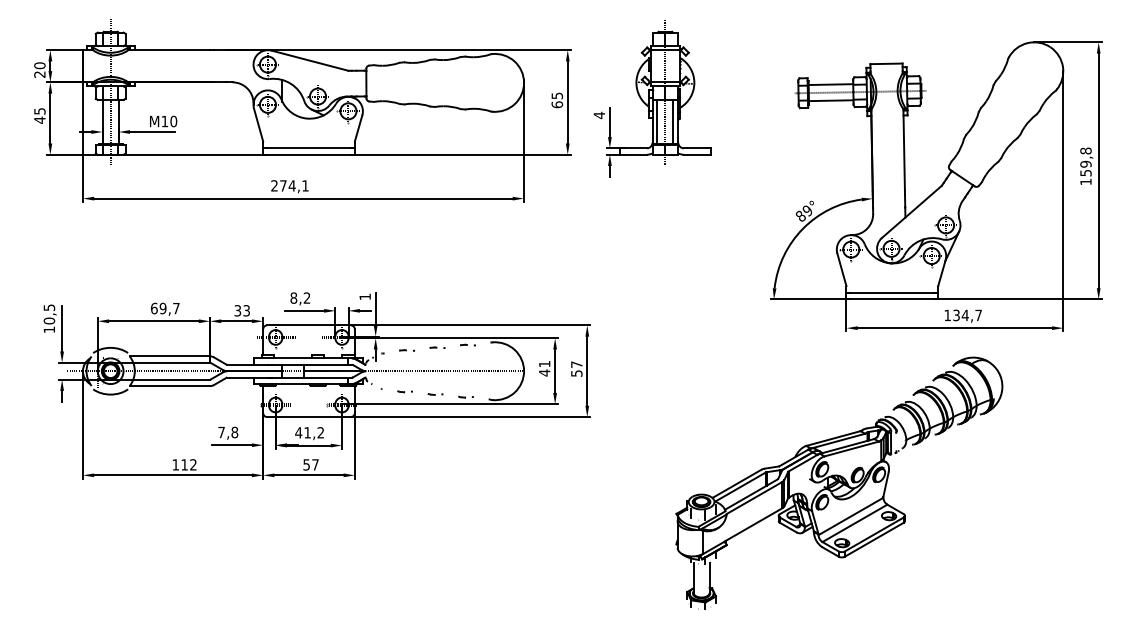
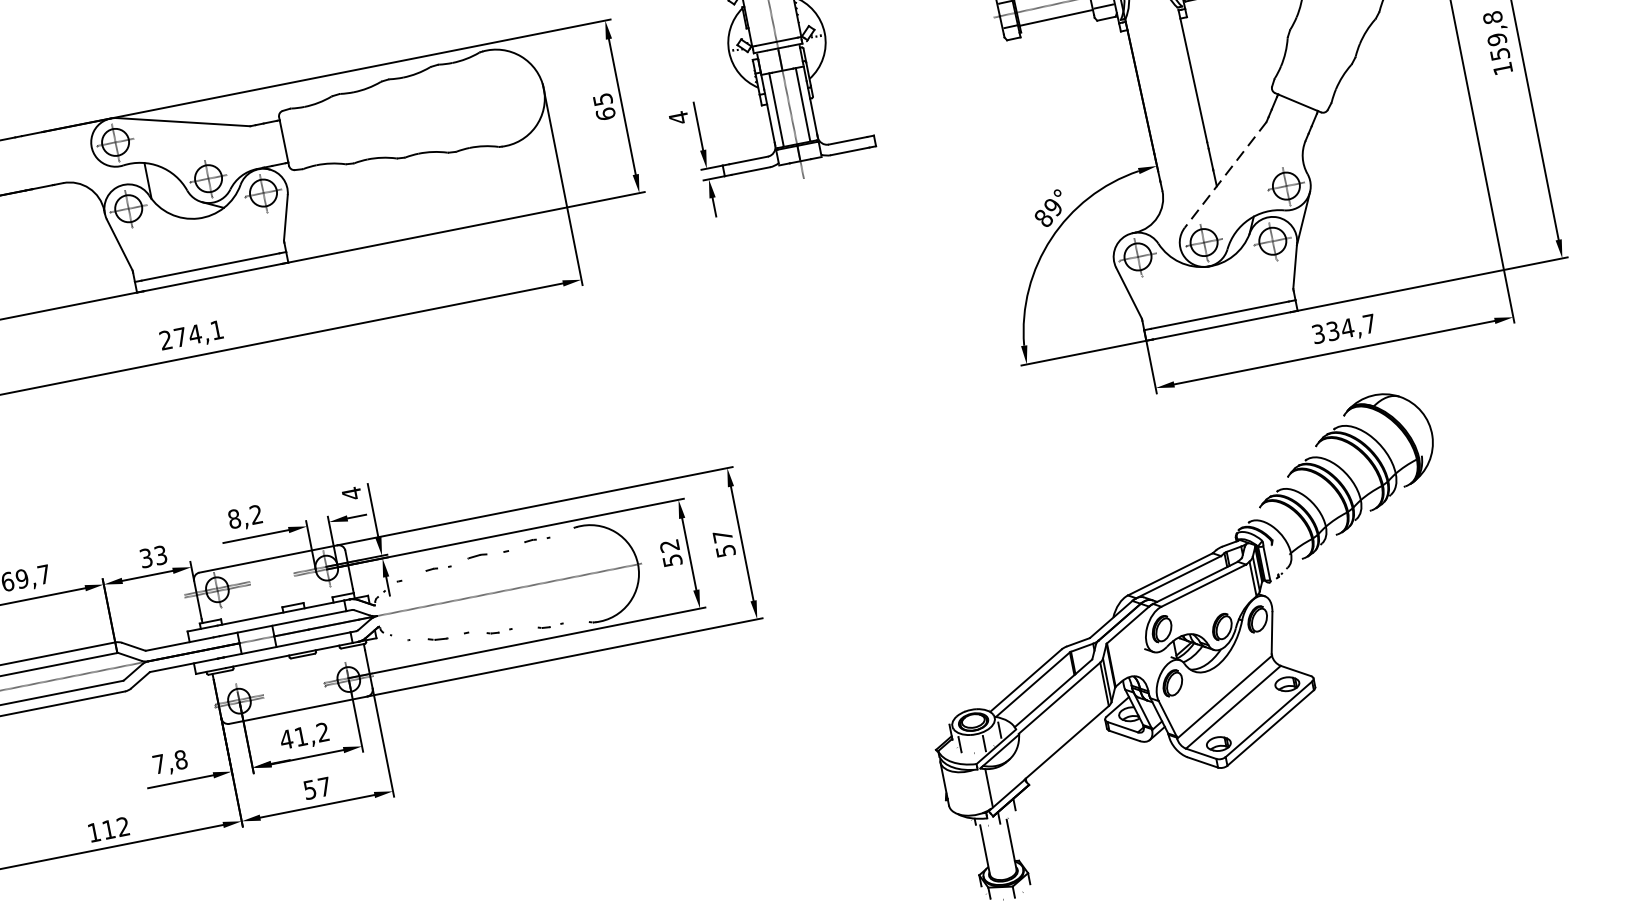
line: (911, 211) -> (1224, 174), solid -> dashed
text: (364, 296) -> (350, 493), 1 -> 4
text: (947, 315) -> (1318, 334), 134,7 -> 334,7
part: (437, 347) -> (487, 553), size x1.6
text: (544, 368) -> (670, 553), 41 -> 52
part: (404, 391) -> (447, 636), size x1.6

